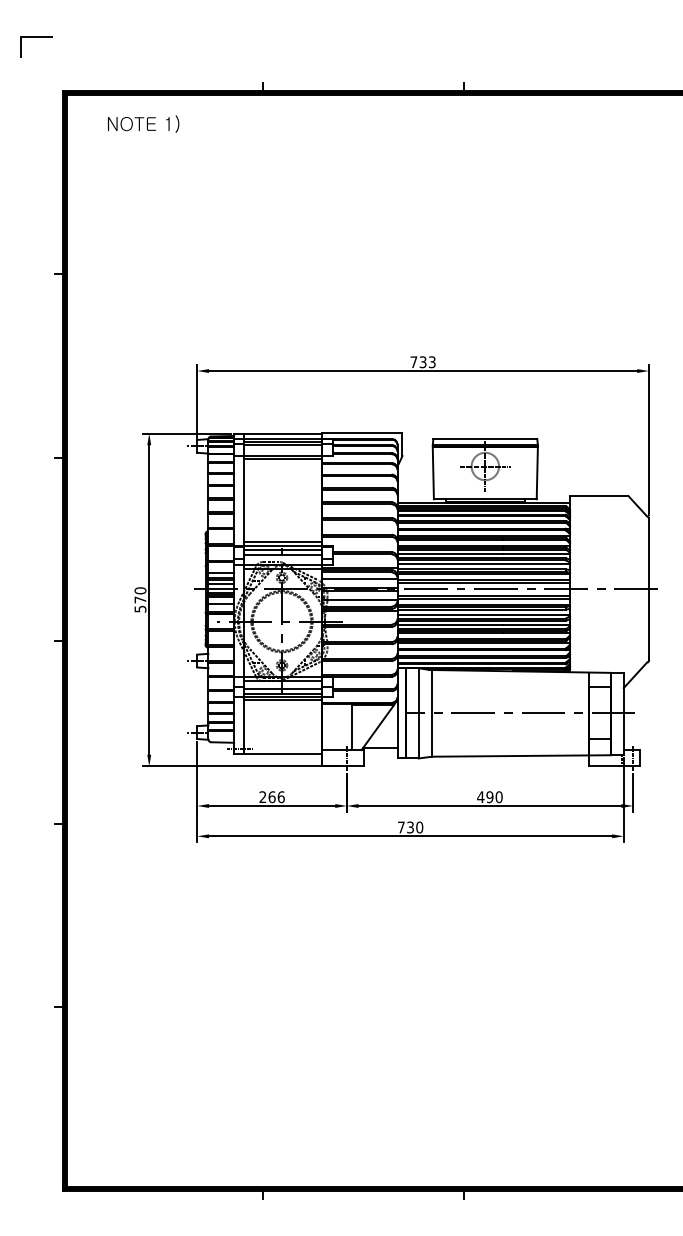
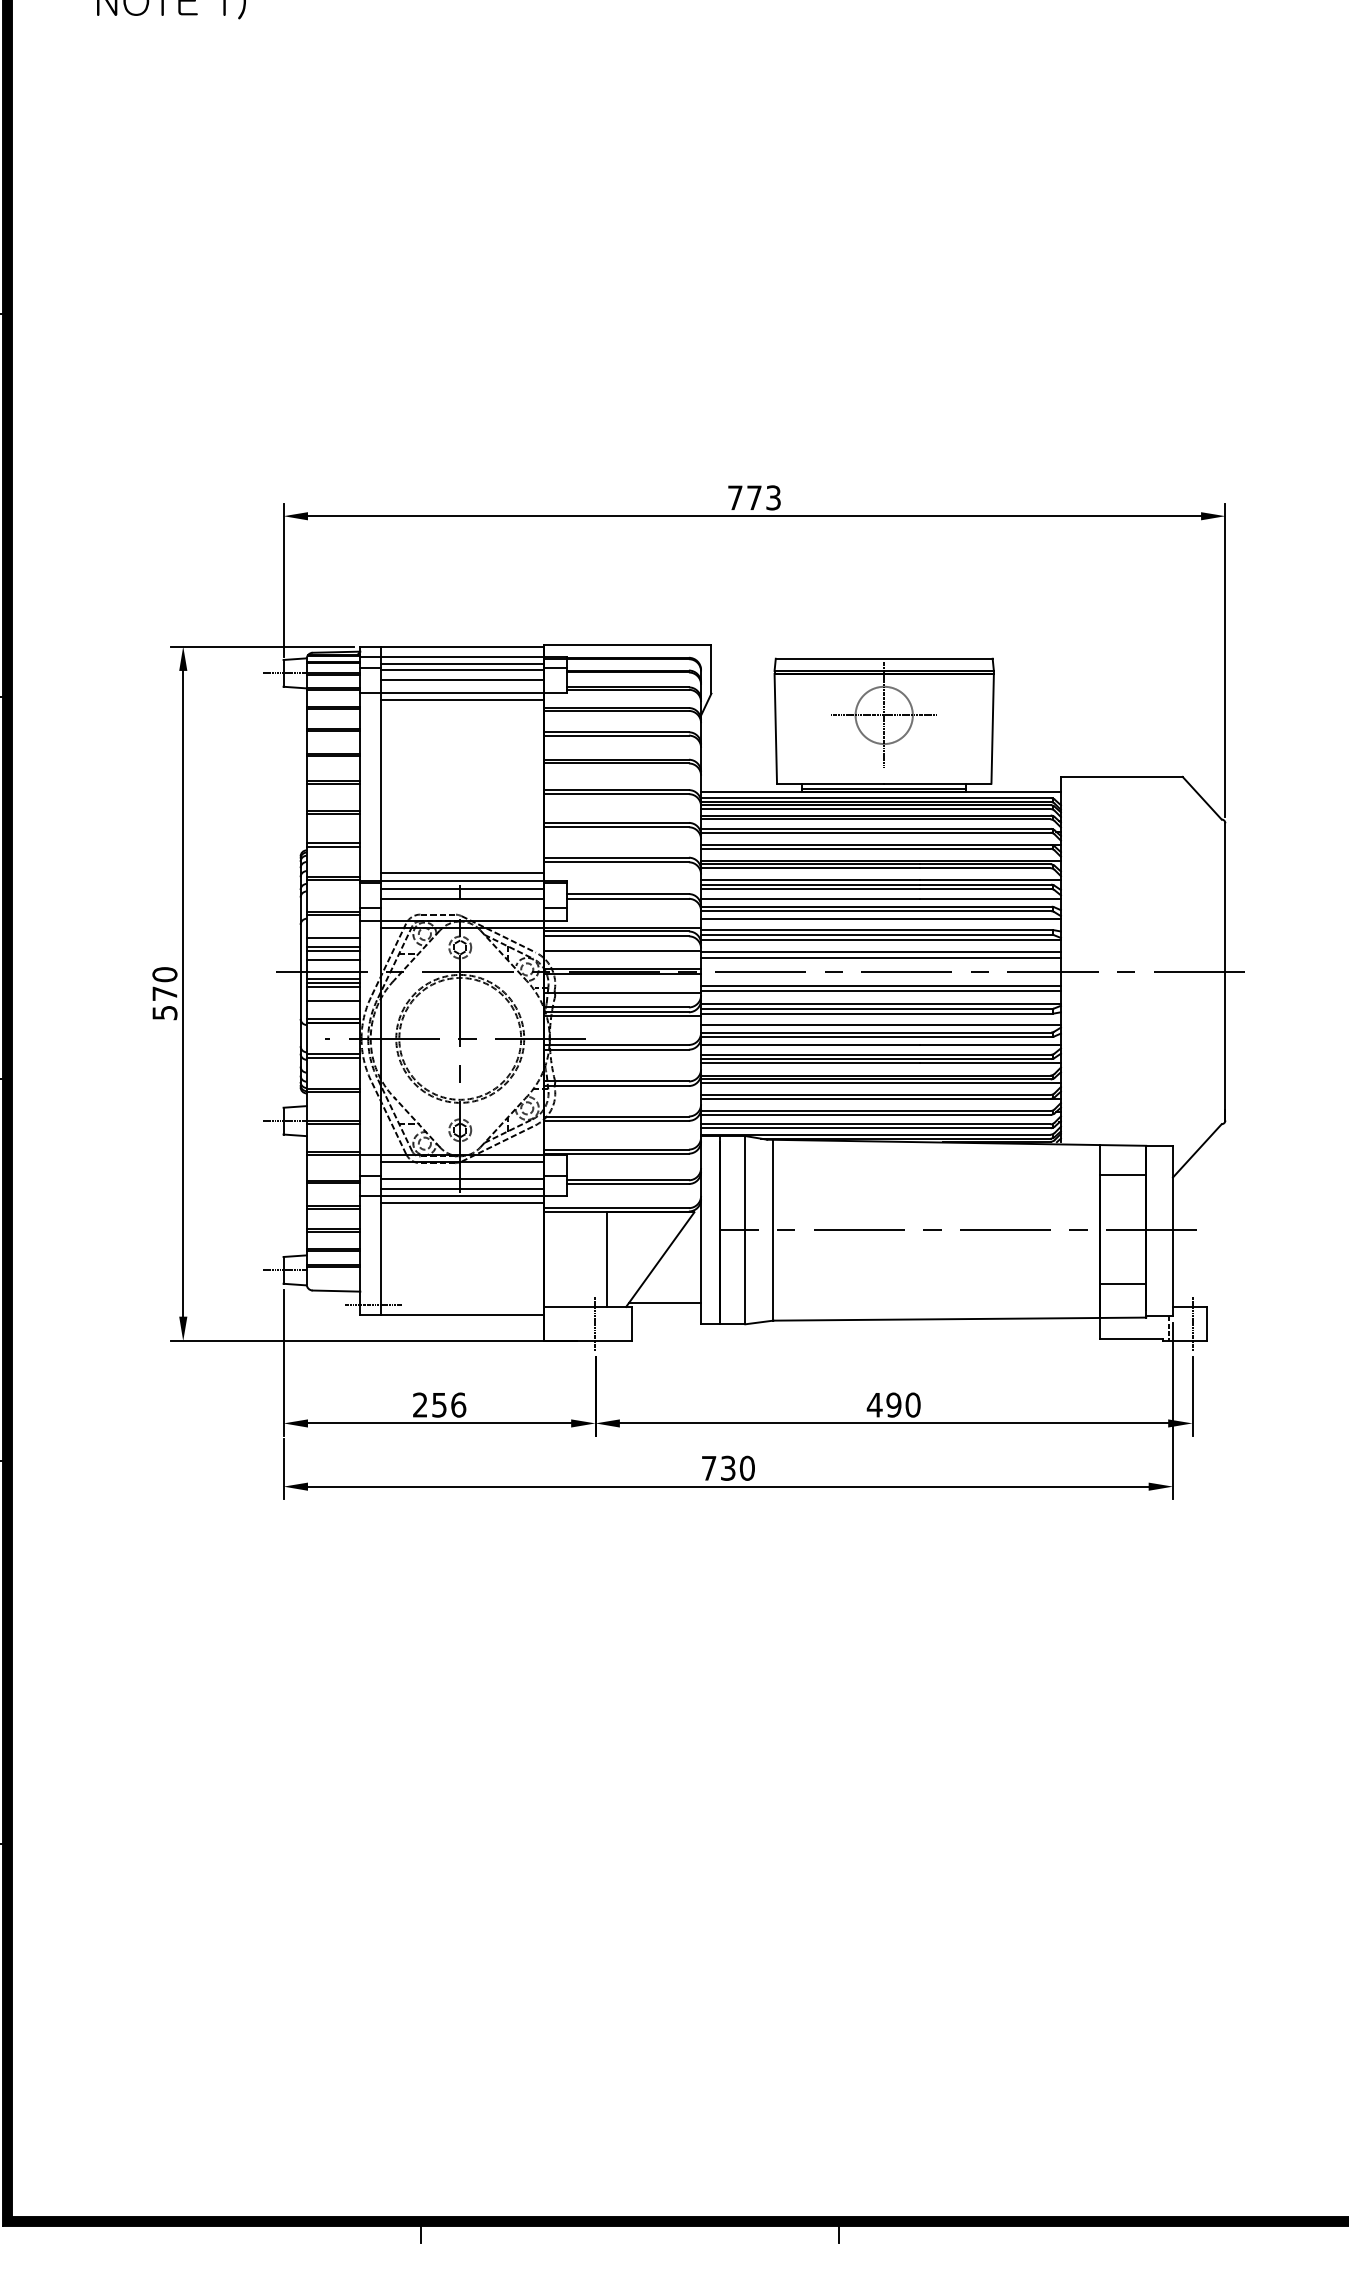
text: (422, 362) -> (753, 498), 733 -> 773
line: (283, 449) -> (463, 679), added
text: (271, 797) -> (438, 1405), 266 -> 256

